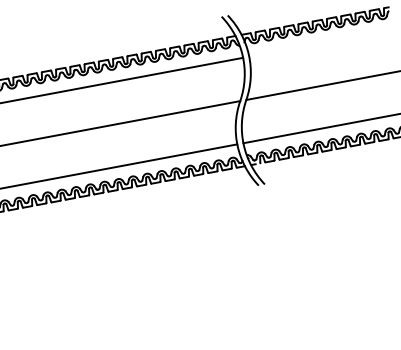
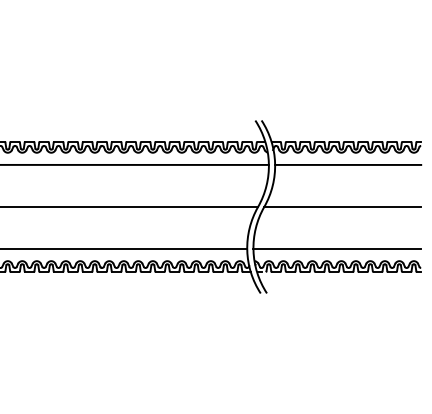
line: (321, 42) -> (348, 164), added

